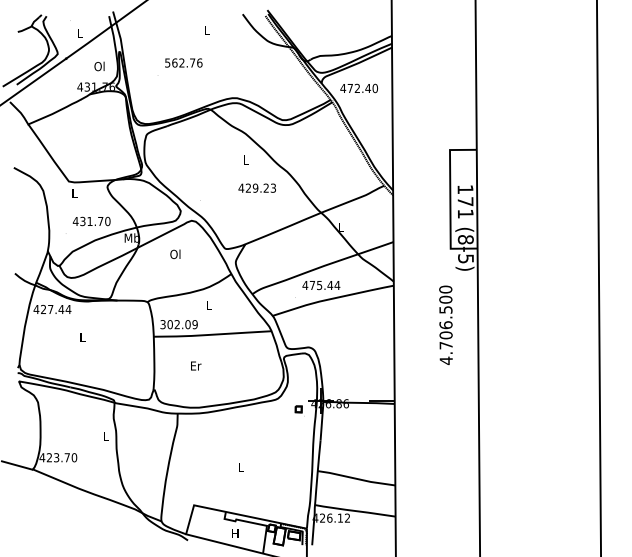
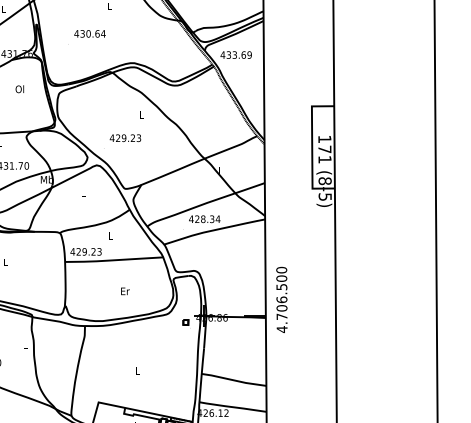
text: (183, 62) -> (89, 33), 562.76 -> 430.64
text: (99, 66) -> (19, 89), moved
text: (362, 88) -> (239, 55), 472.40 -> 433.69
text: (256, 187) -> (124, 137), moved
text: (175, 254) -> (83, 193), Ol -> L
text: (321, 285) -> (204, 219), 475.44 -> 428.34
text: (178, 324) -> (85, 251), 302.09 -> 429.23
text: (445, 324) -> (281, 299), moved
text: (196, 365) -> (125, 290), moved

